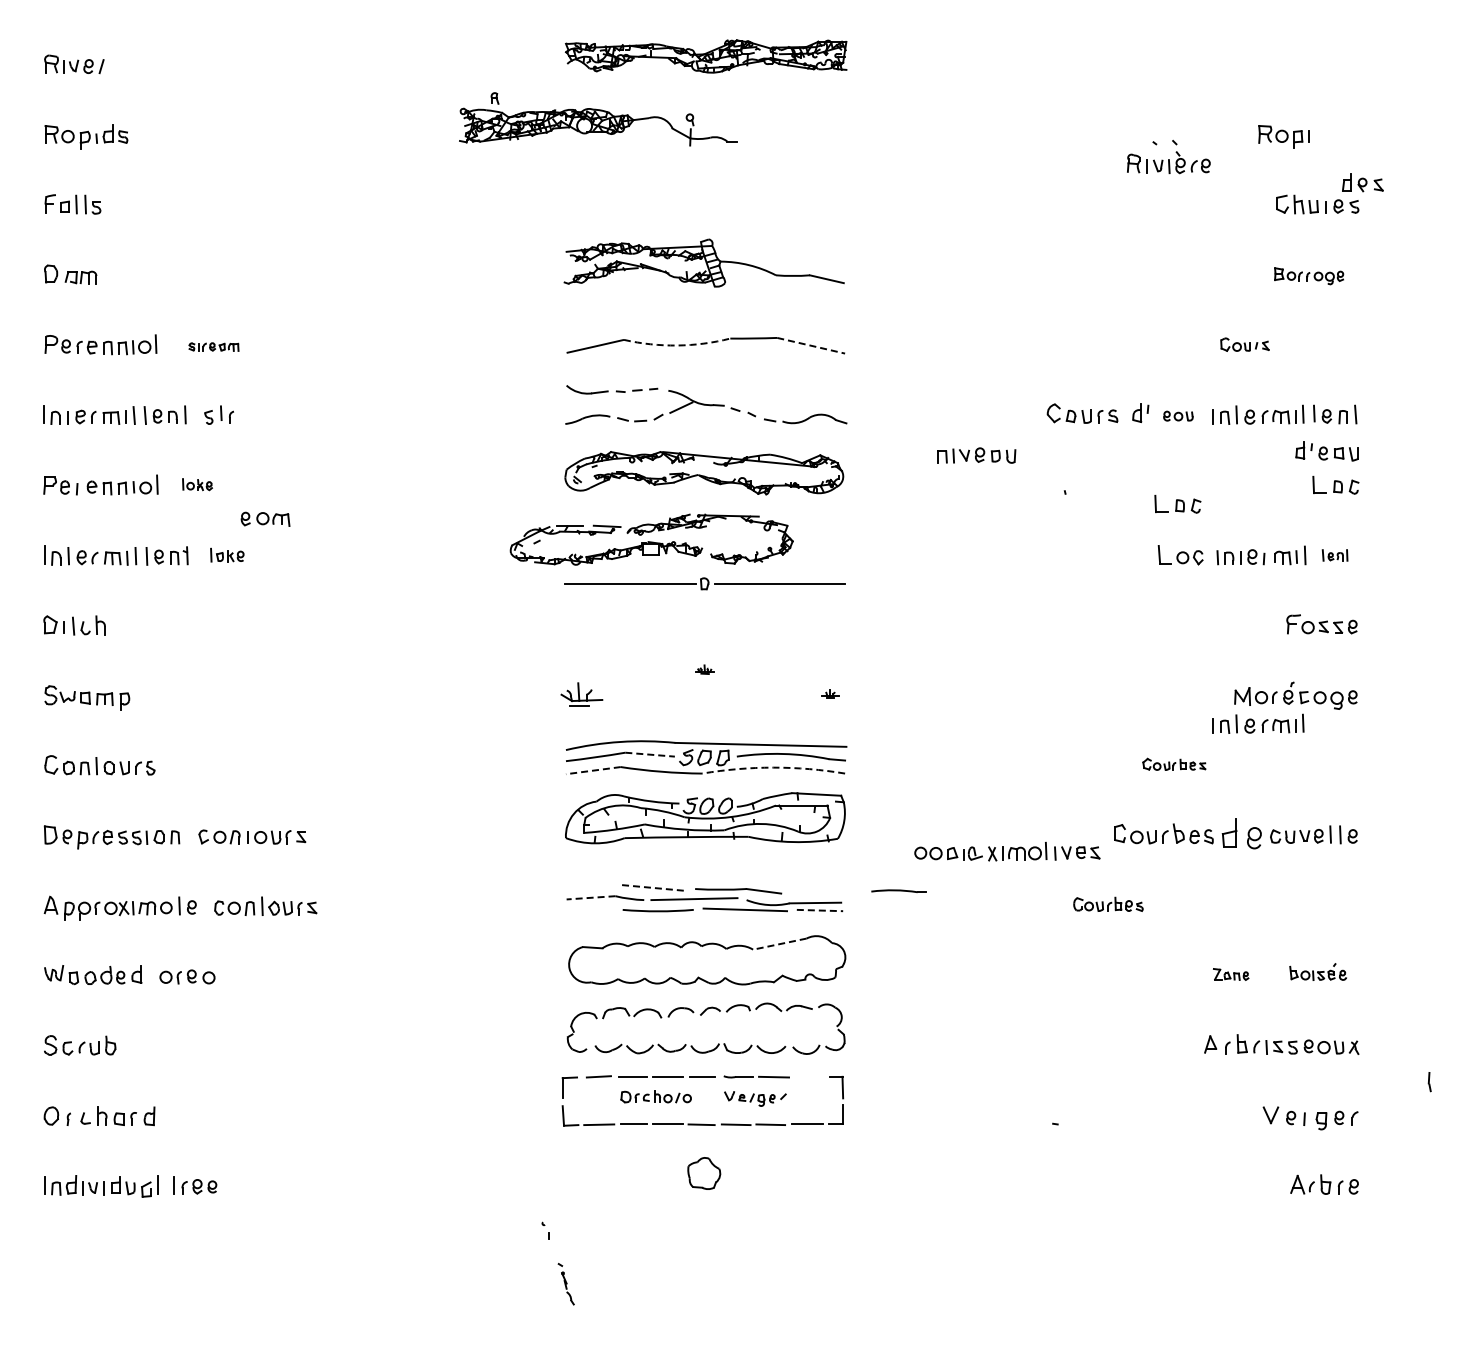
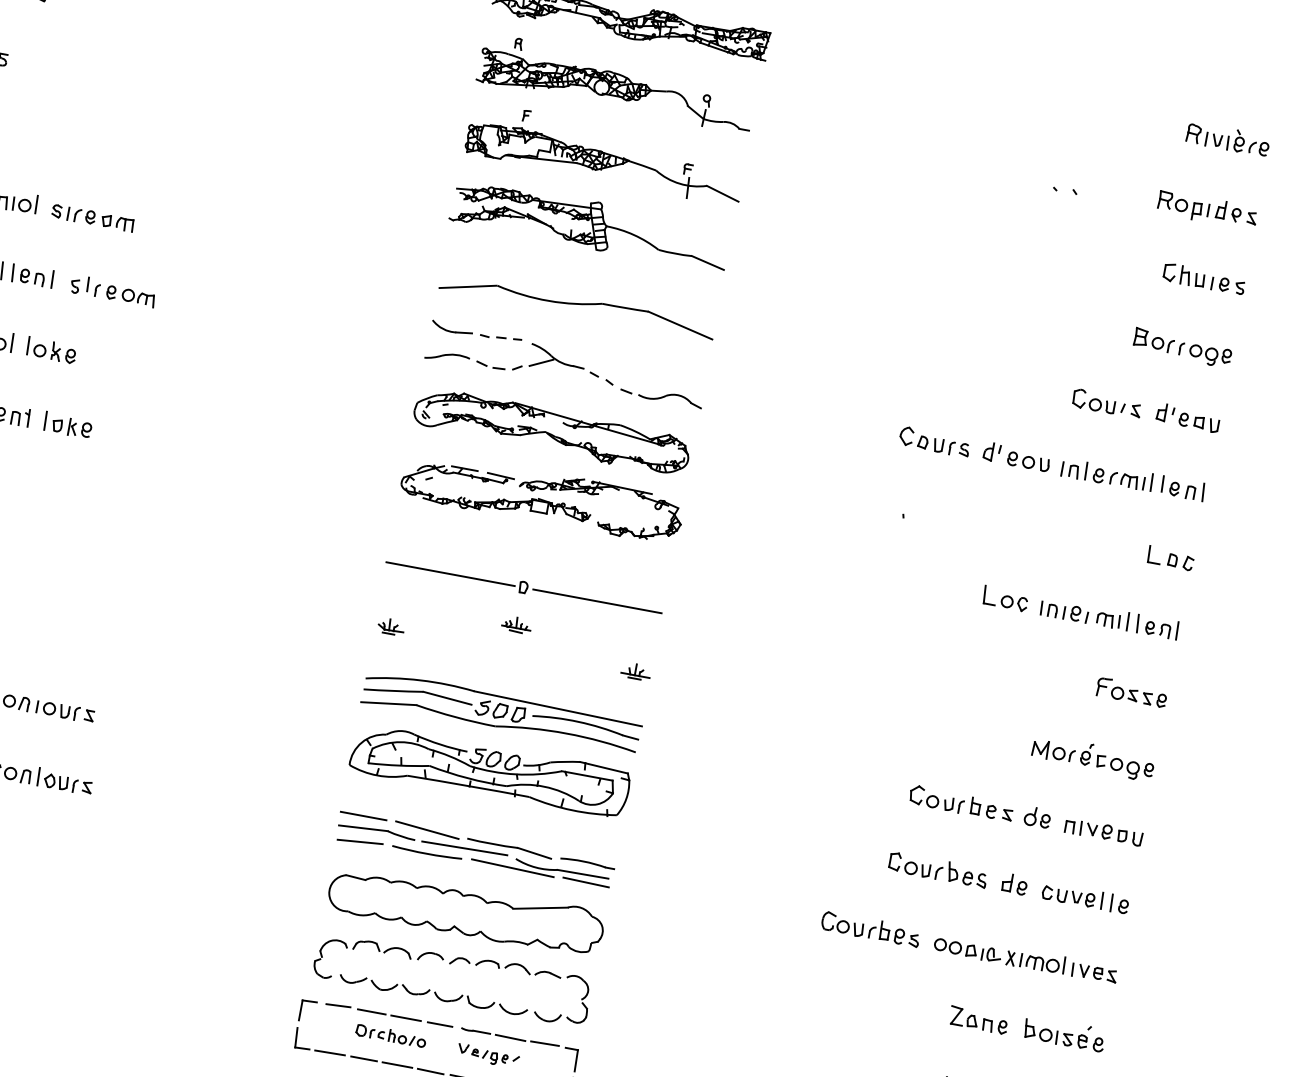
part: (598, 119) -> (616, 83), moved
part: (1168, 162) -> (1227, 138), moved
part: (1362, 182) -> (1236, 212), moved
part: (706, 190) -> (605, 153), added
part: (1308, 275) -> (1182, 347), size x1.43
part: (1244, 344) -> (1106, 403), size x1.43
arc: (677, 345) -> (549, 300), dashed -> solid
line: (811, 345) -> (680, 325), dashed -> solid
part: (213, 346) -> (92, 217), size x1.67
part: (1178, 415) -> (1028, 461), size x1.43
part: (1326, 451) -> (1187, 418), moved
part: (976, 455) -> (1103, 831), moved
part: (197, 484) -> (51, 350), size x1.67
part: (1177, 503) -> (1011, 547), removed
part: (265, 518) -> (130, 295), moved
part: (651, 539) -> (542, 496), moved
part: (227, 555) -> (68, 425), size x1.43
part: (1334, 555) -> (1156, 627), size x1.67
part: (704, 583) -> (523, 587), moved
part: (704, 669) -> (516, 624), size x1.67
part: (830, 693) -> (636, 671), size x1.67
part: (581, 694) -> (391, 626), size x0.62
part: (1258, 723) -> (1051, 778), removed
line: (650, 754) -> (447, 698), dashed -> solid
part: (1173, 764) -> (960, 803), size x1.67
part: (1251, 764) -> (1037, 817), added
arc: (773, 767) -> (566, 733), dashed -> solid
line: (593, 770) -> (388, 703), dashed -> solid
part: (1241, 834) -> (1014, 884), size x0.62
part: (1007, 851) -> (1026, 958), moved
line: (588, 885) -> (363, 815), added
line: (654, 888) -> (427, 830), dashed -> solid
part: (898, 890) -> (587, 862), moved
line: (591, 897) -> (363, 828), dashed -> solid
part: (1108, 904) -> (870, 929), size x1.43
line: (820, 910) -> (586, 882), dashed -> solid
line: (590, 911) -> (360, 841), added
line: (779, 944) -> (540, 908), dashed -> solid
part: (1318, 971) -> (1065, 1033), size x1.43
part: (1230, 974) -> (978, 1020), size x1.67
line: (808, 1076) -> (544, 1043), added

